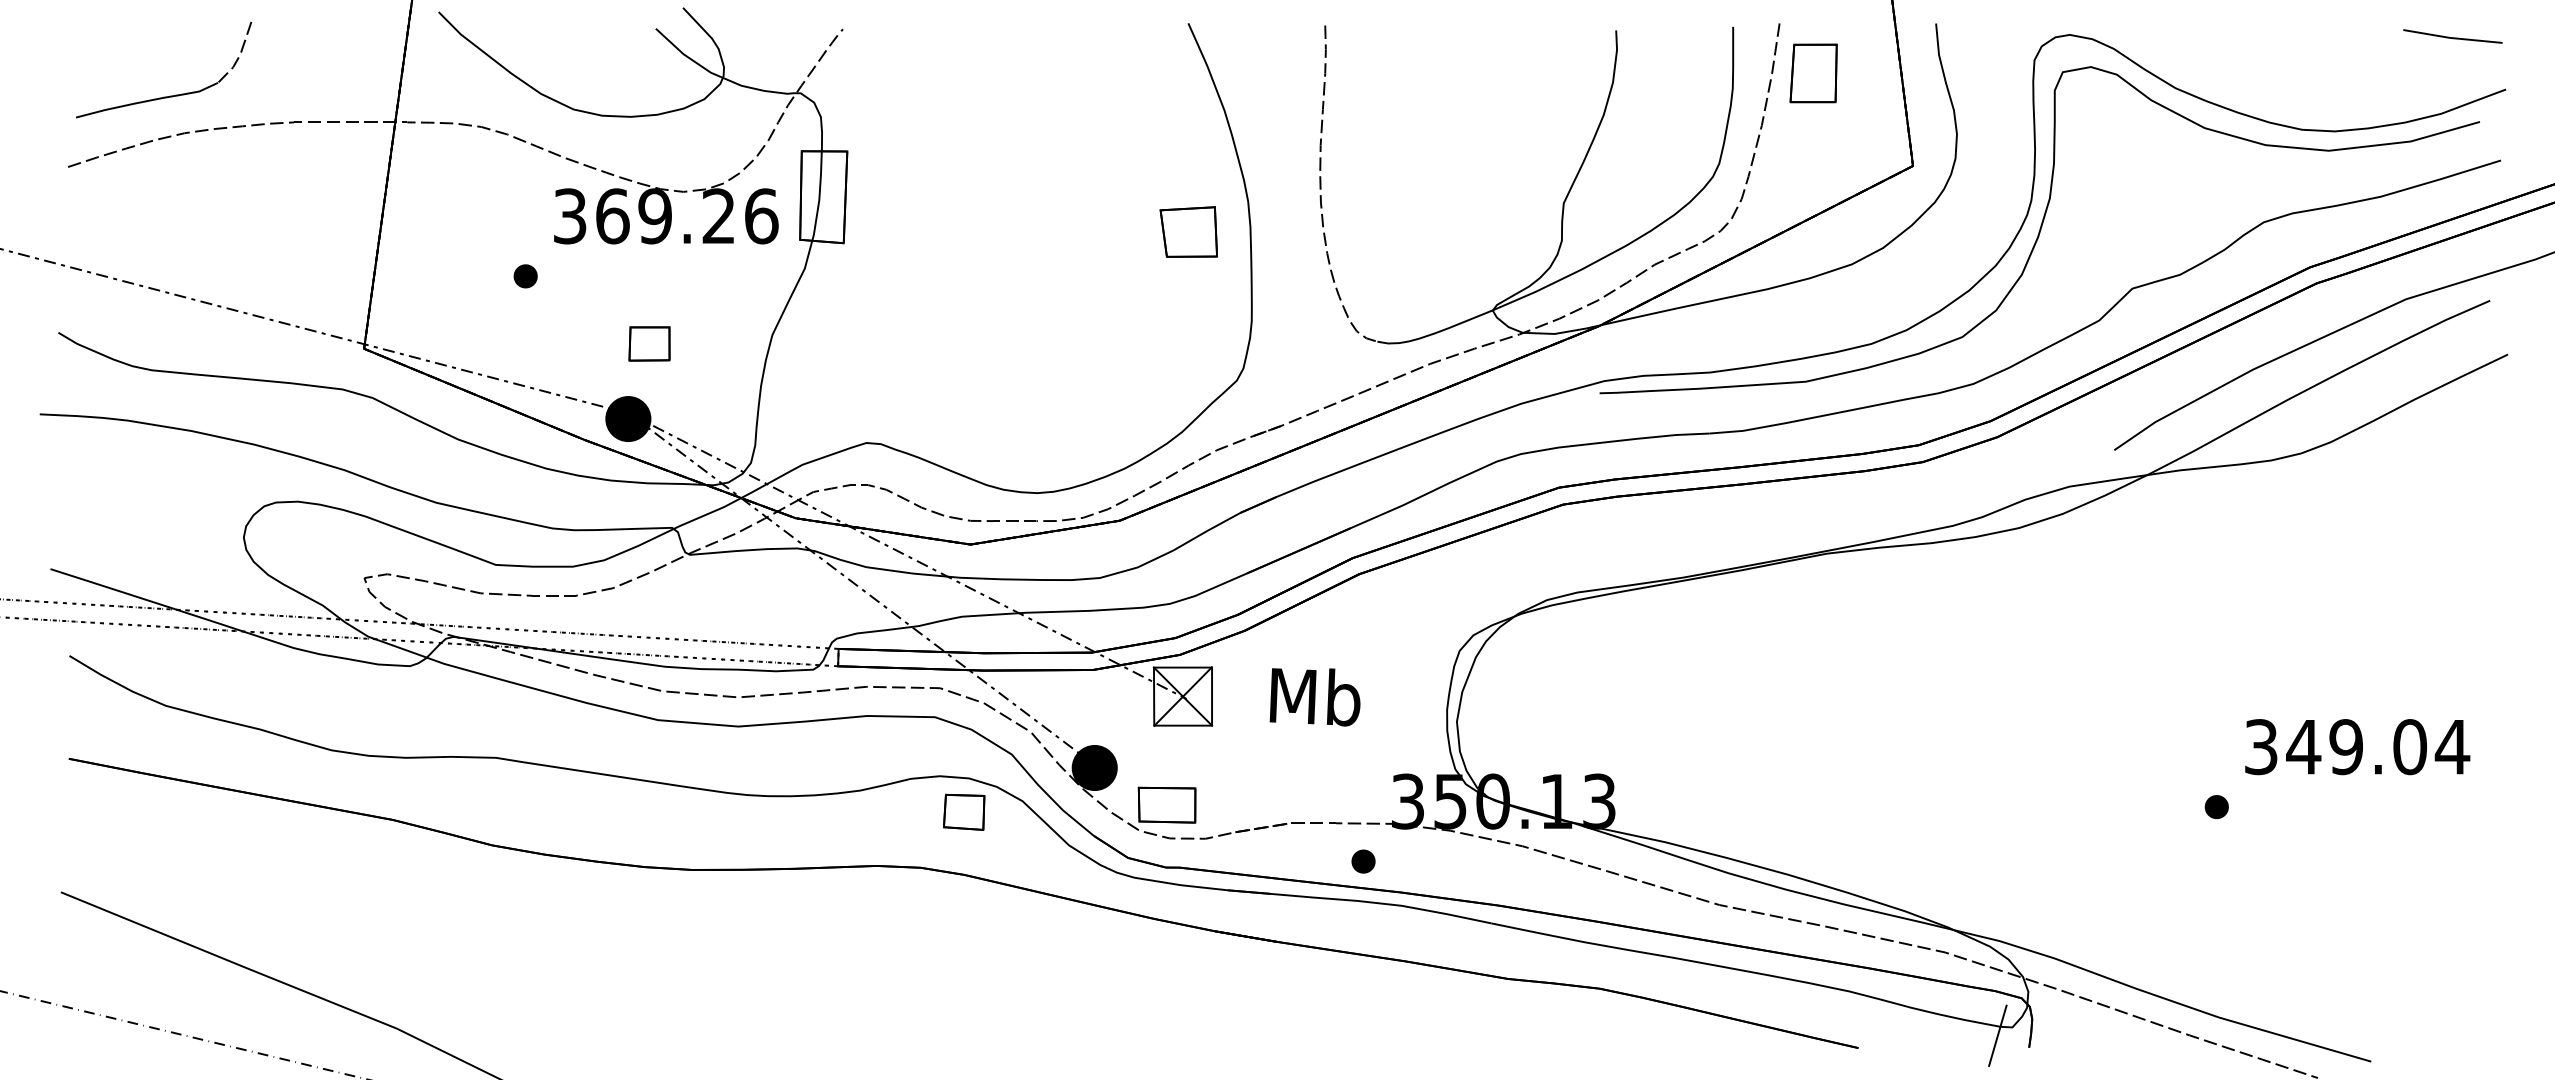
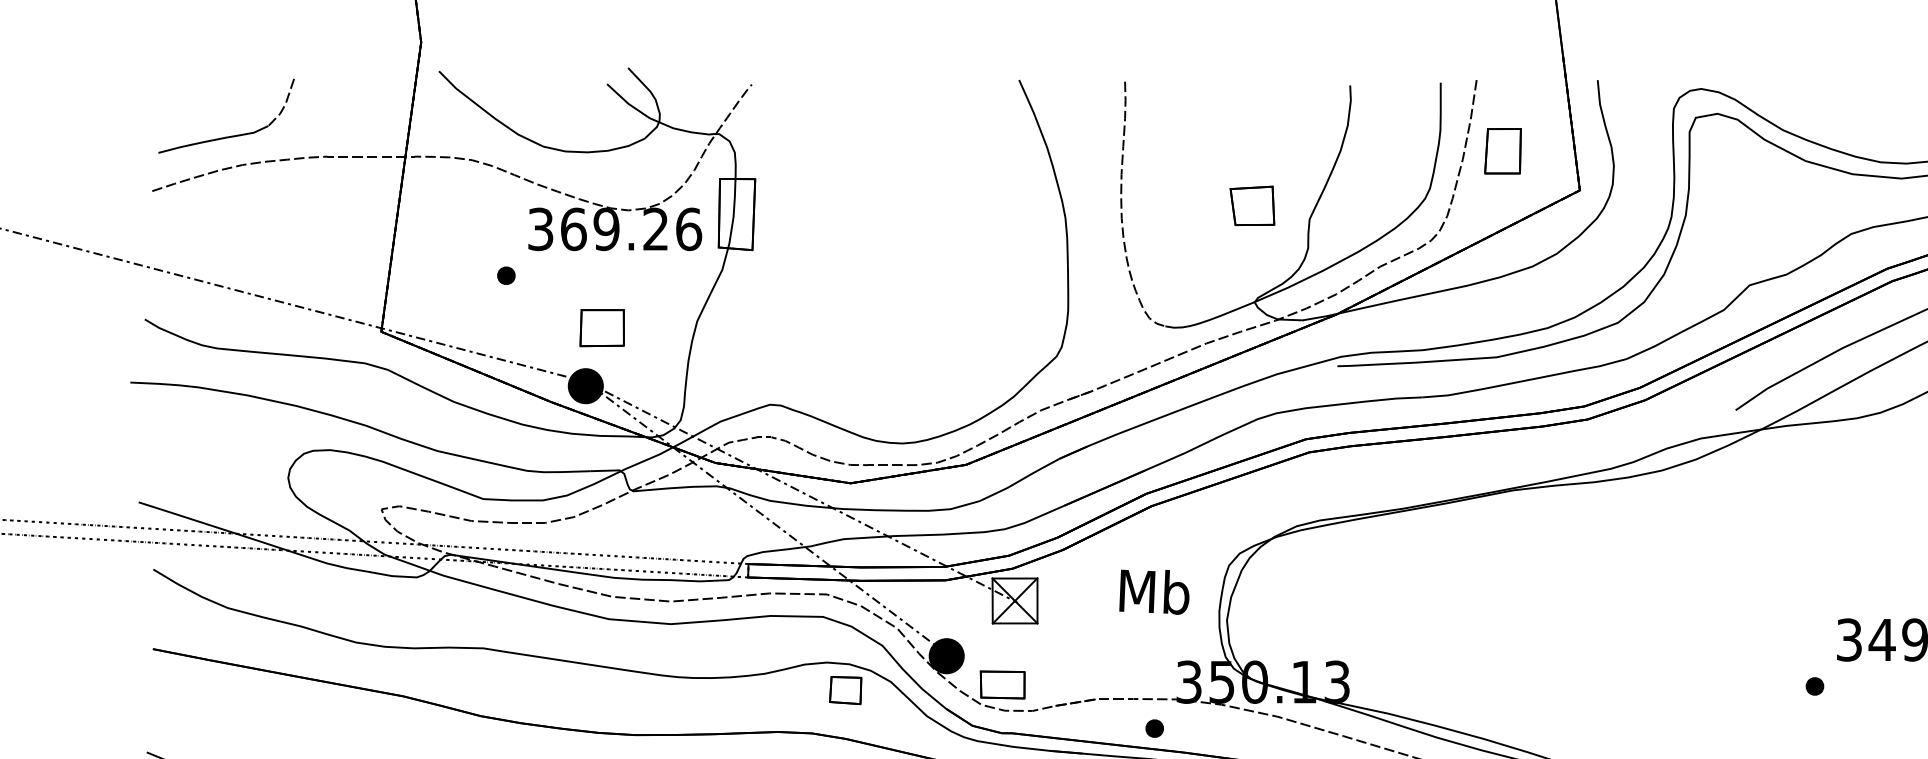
part: (1813, 73) -> (1502, 151), moved
part: (1188, 231) -> (1252, 205), moved
part: (649, 343) -> (602, 327), size x1.4
text: (1314, 697) -> (1153, 592), moved

